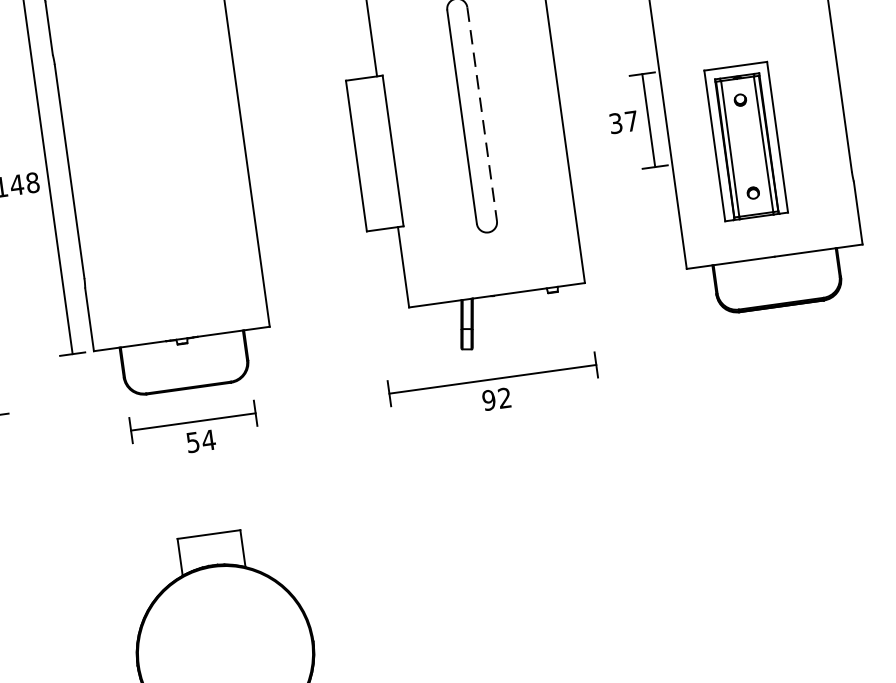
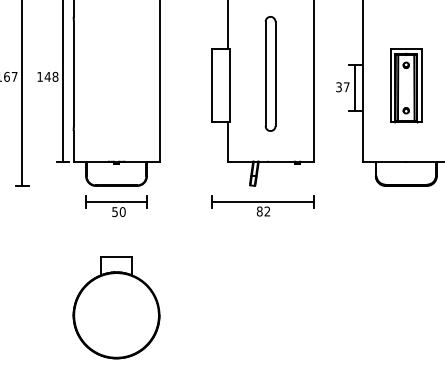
line: (482, 115) -> (275, 74), dashed -> solid
part: (746, 141) -> (406, 85), moved
text: (488, 400) -> (259, 211), 92 -> 82
text: (208, 441) -> (122, 212), 54 -> 50

